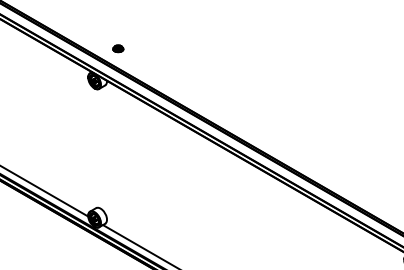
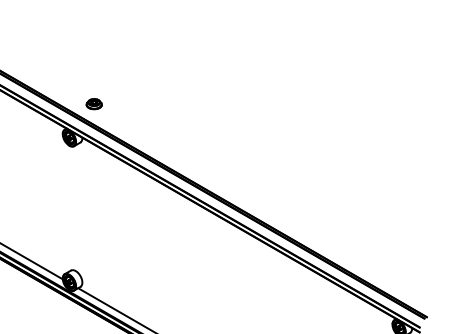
part: (117, 49) -> (93, 104), size x1.43

